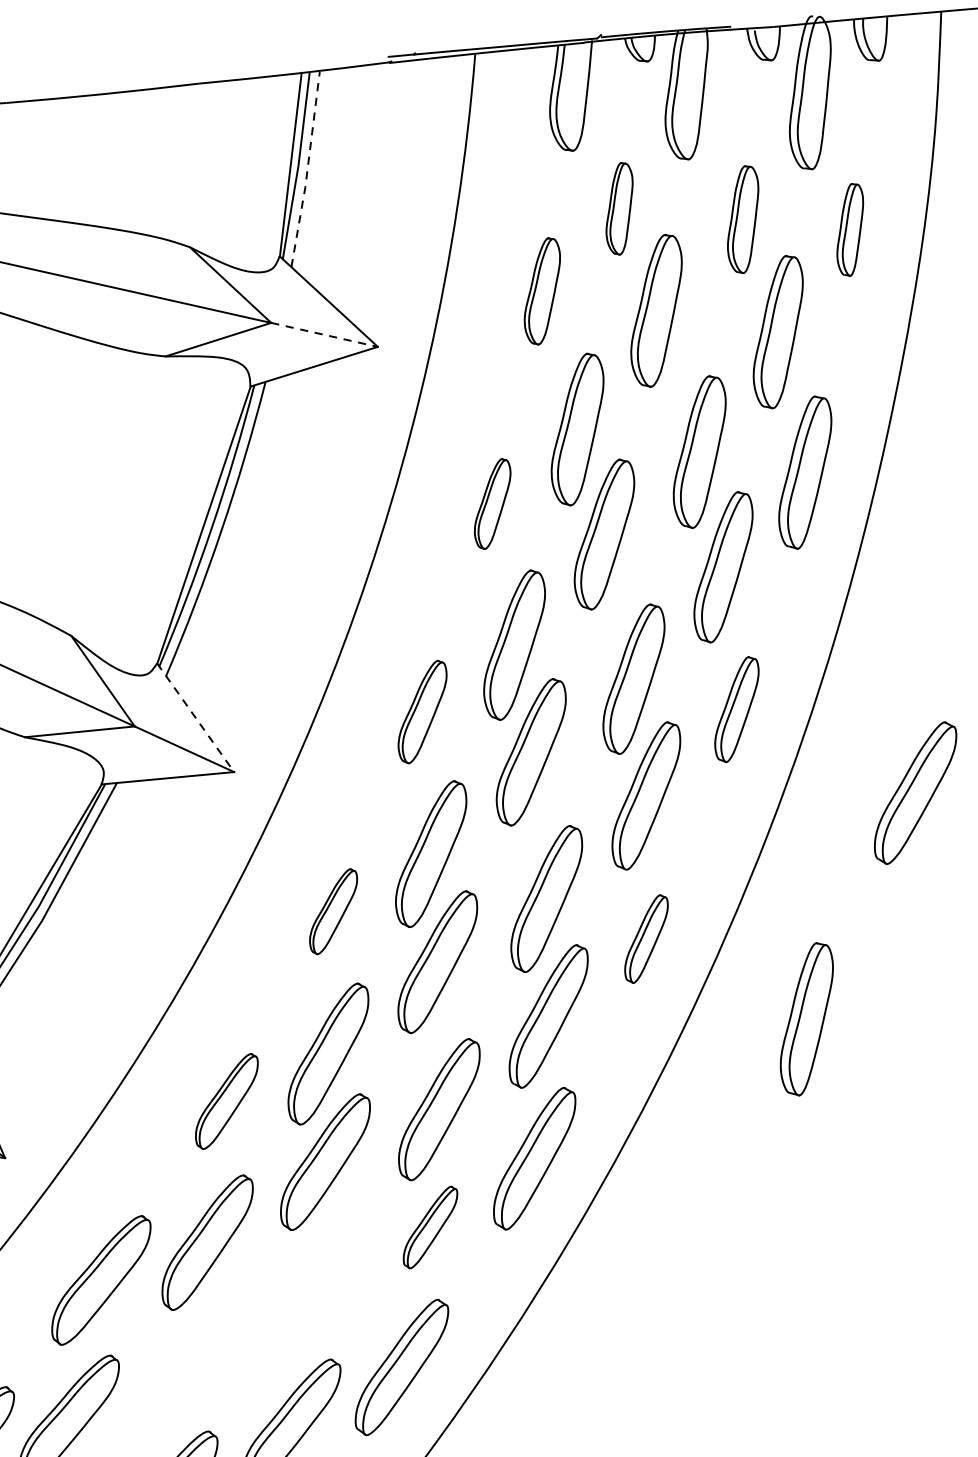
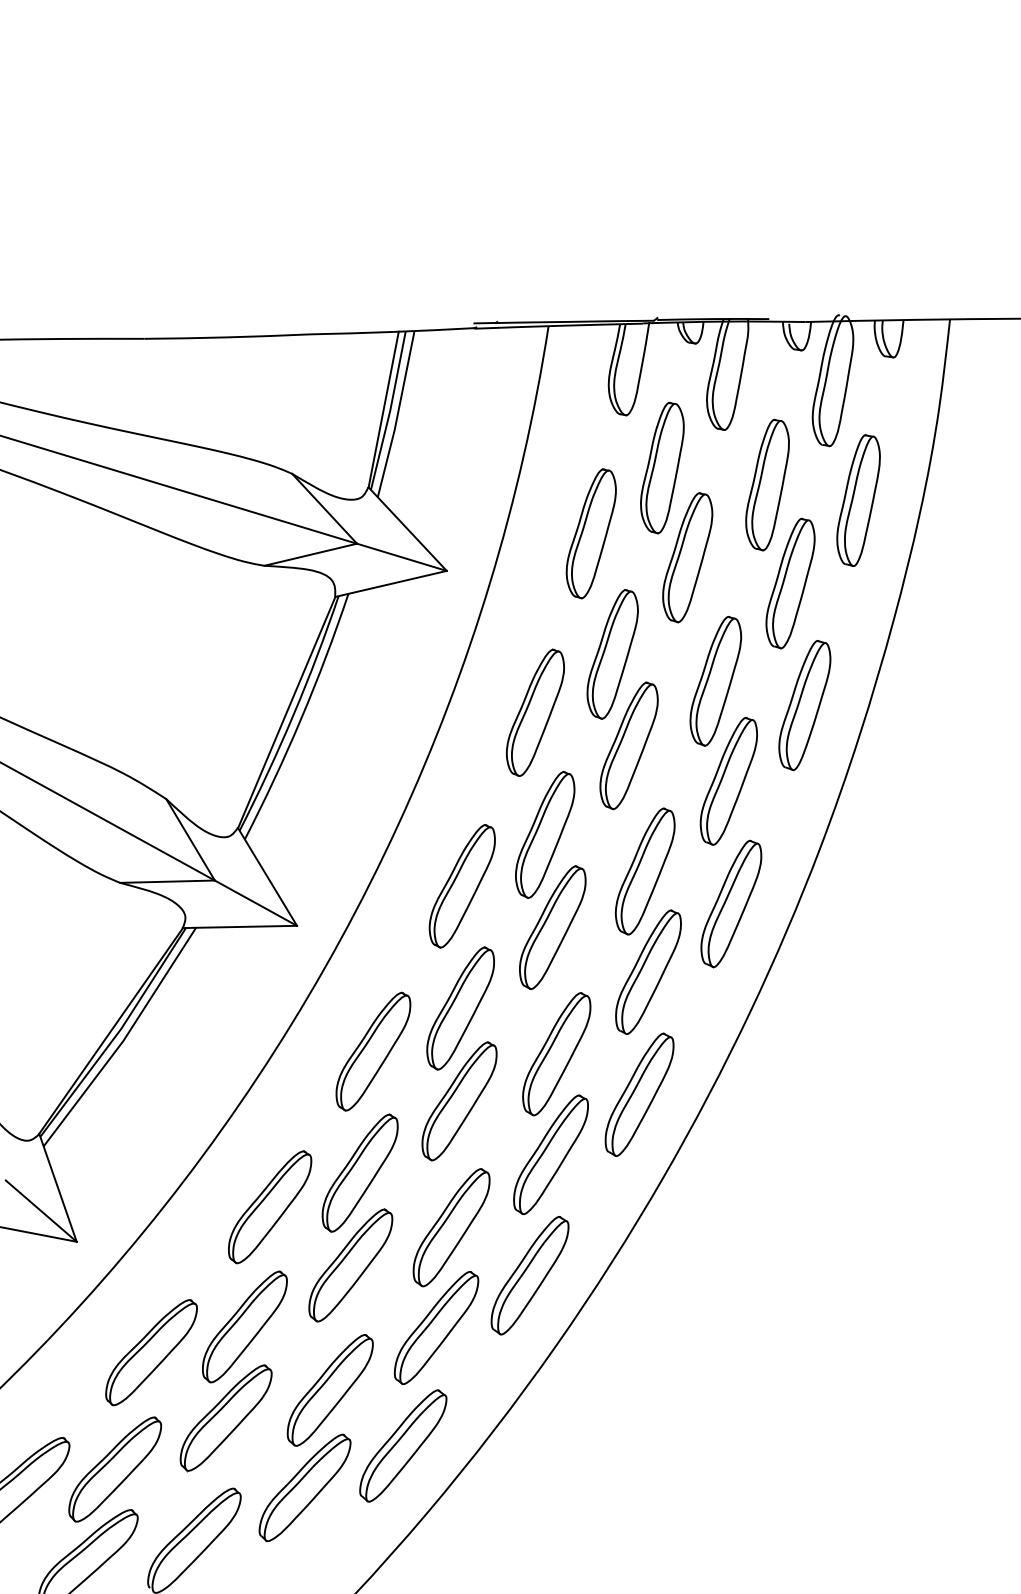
line: (307, 170) -> (397, 415), dashed -> solid
part: (619, 208) -> (662, 467), size x1.67
part: (743, 219) -> (767, 484), size x1.43
part: (850, 229) -> (858, 500), size x1.67
part: (541, 291) -> (590, 533), size x1.43
line: (324, 335) -> (401, 557), dashed -> solid
part: (491, 503) -> (534, 712), size x1.67
part: (737, 709) -> (731, 903), size x1.43
part: (421, 712) -> (461, 886), size x1.43
line: (195, 718) -> (267, 877), dashed -> solid
part: (915, 792) -> (878, 986), removed
part: (333, 911) -> (373, 1051), size x1.67
part: (646, 938) -> (639, 1094), size x1.67
part: (806, 1019) -> (771, 1173), removed
part: (227, 1101) -> (270, 1207), size x1.43
part: (430, 1226) -> (436, 1327), size x1.67
part: (311, 1309) -> (329, 1390), added
part: (193, 1350) -> (225, 1418), added

